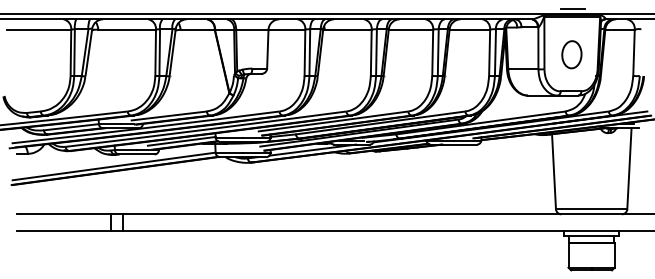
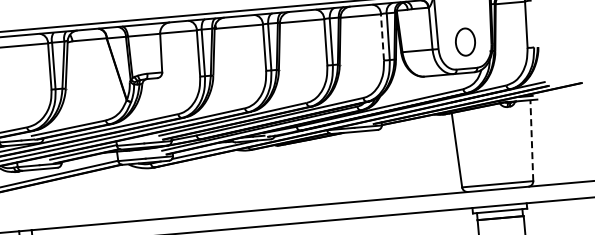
line: (489, 52) -> (382, 37), solid -> dashed
part: (571, 54) -> (465, 41), moved
line: (629, 168) -> (531, 140), solid -> dashed

